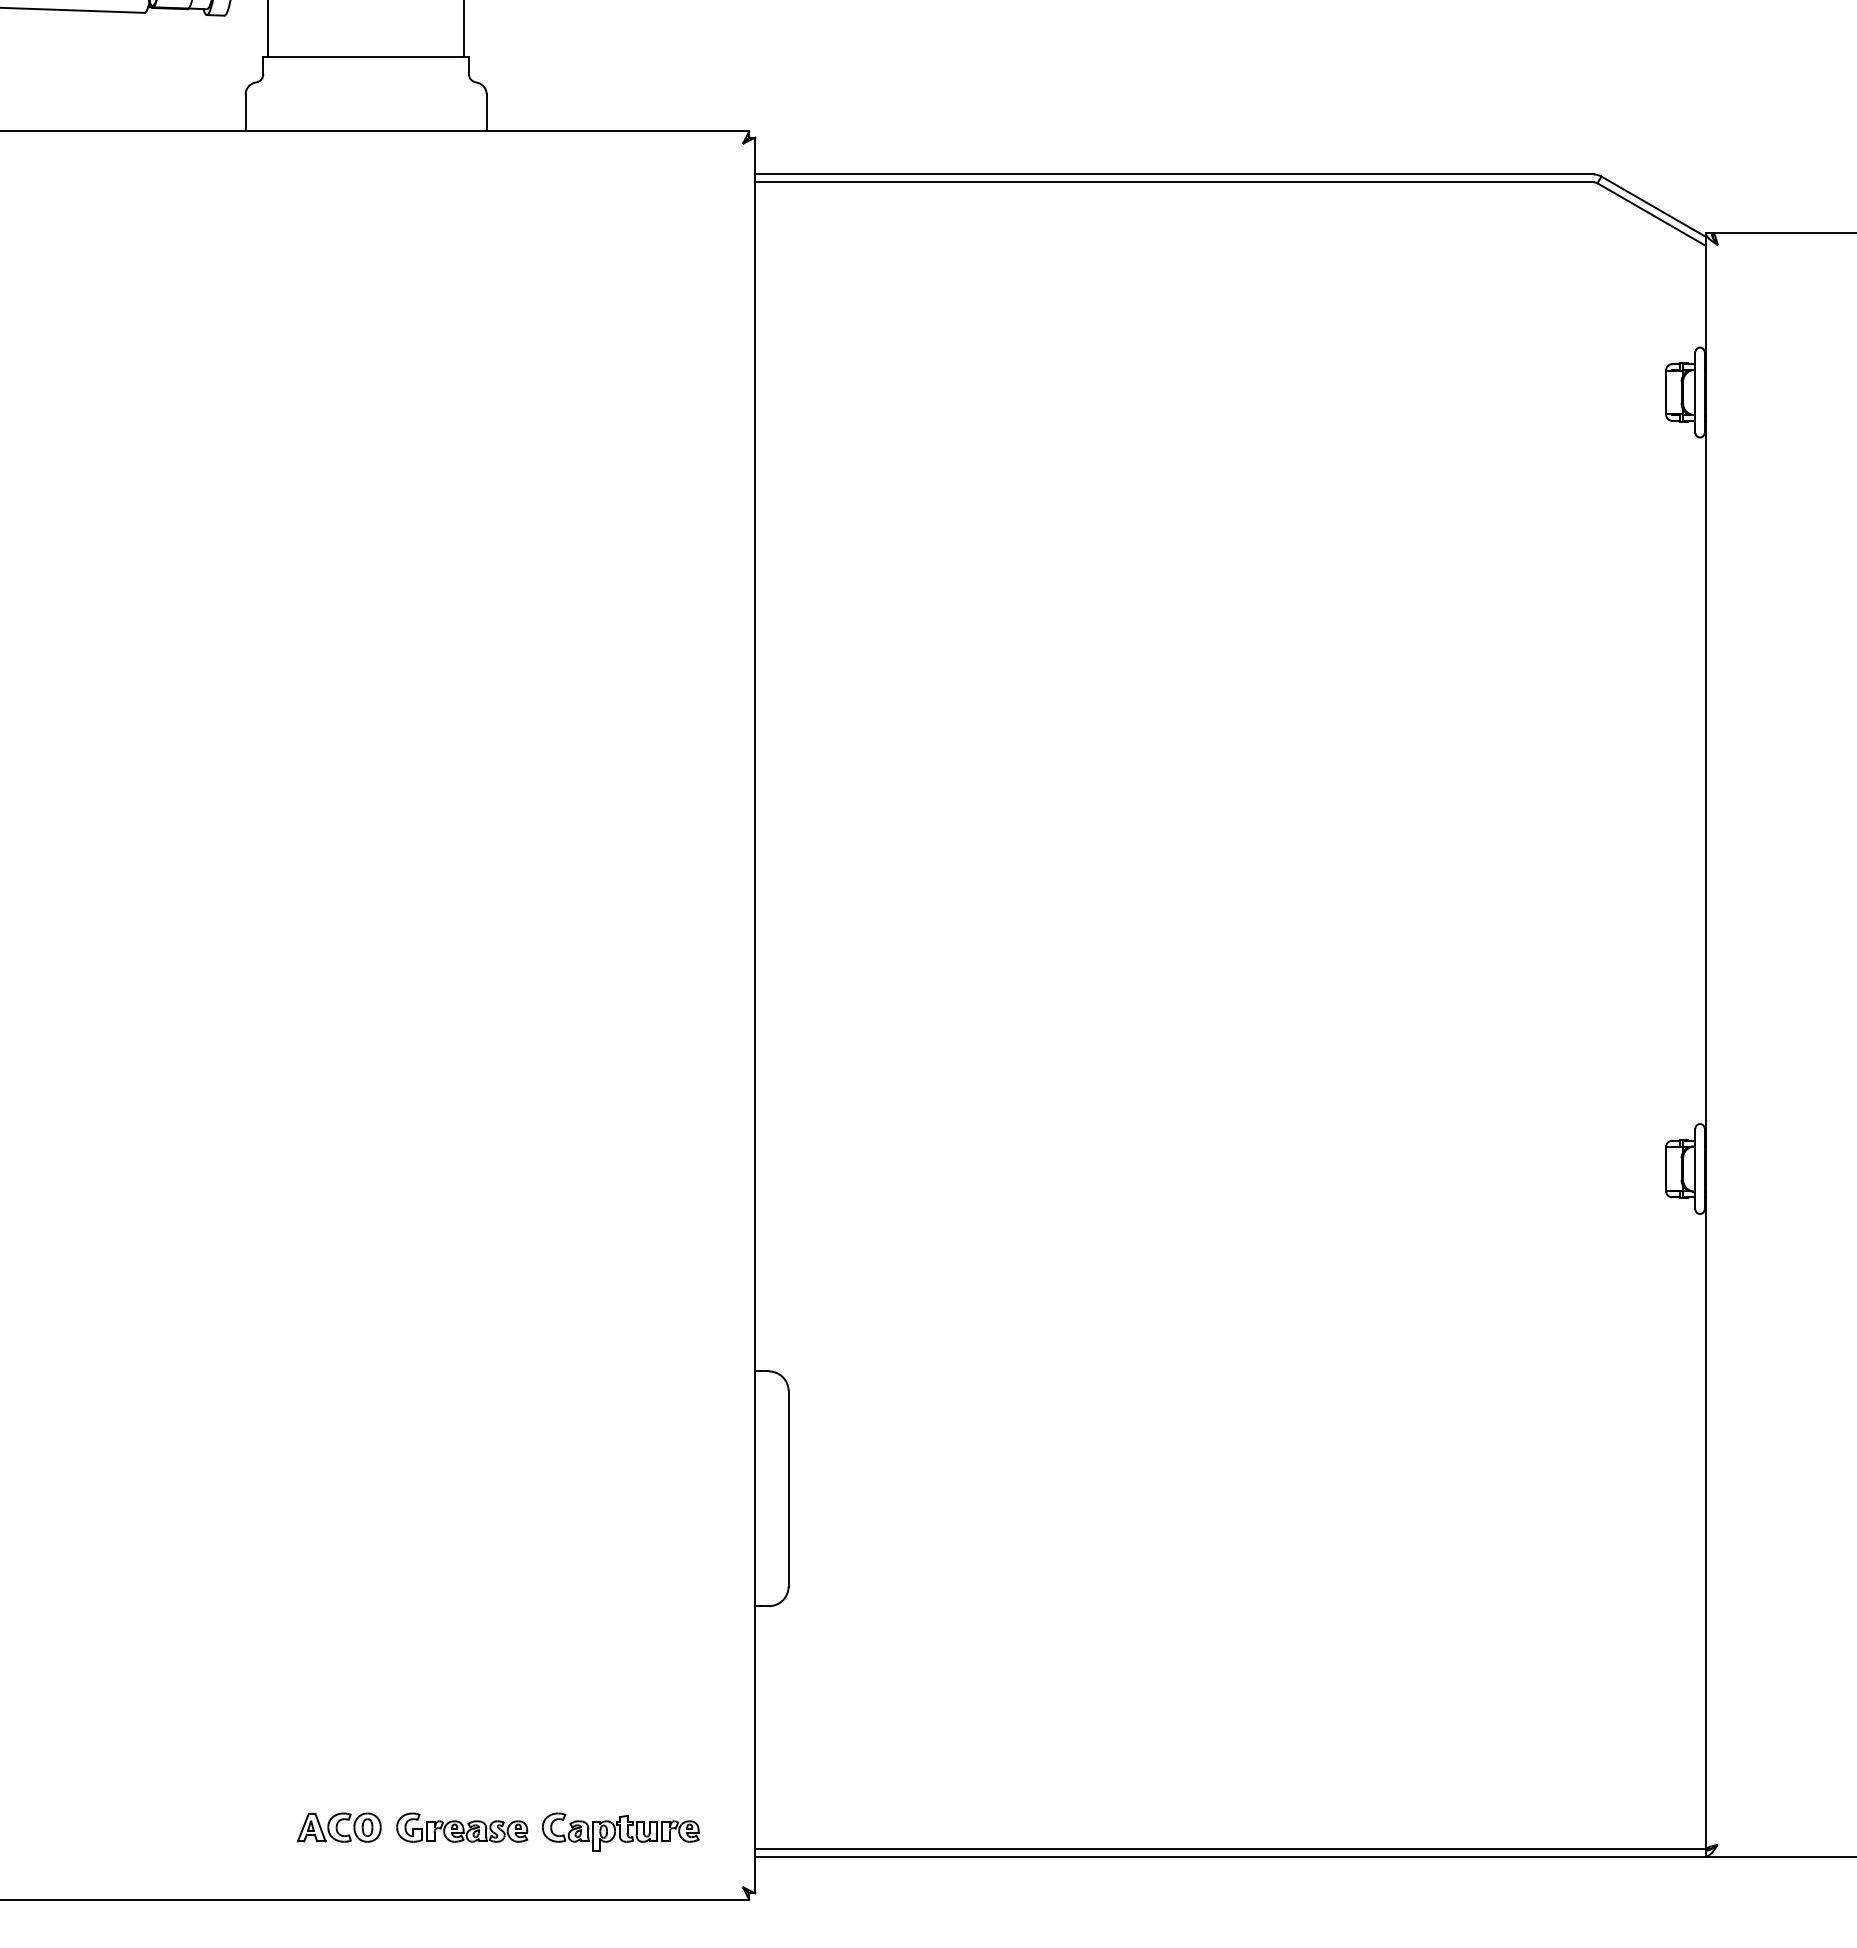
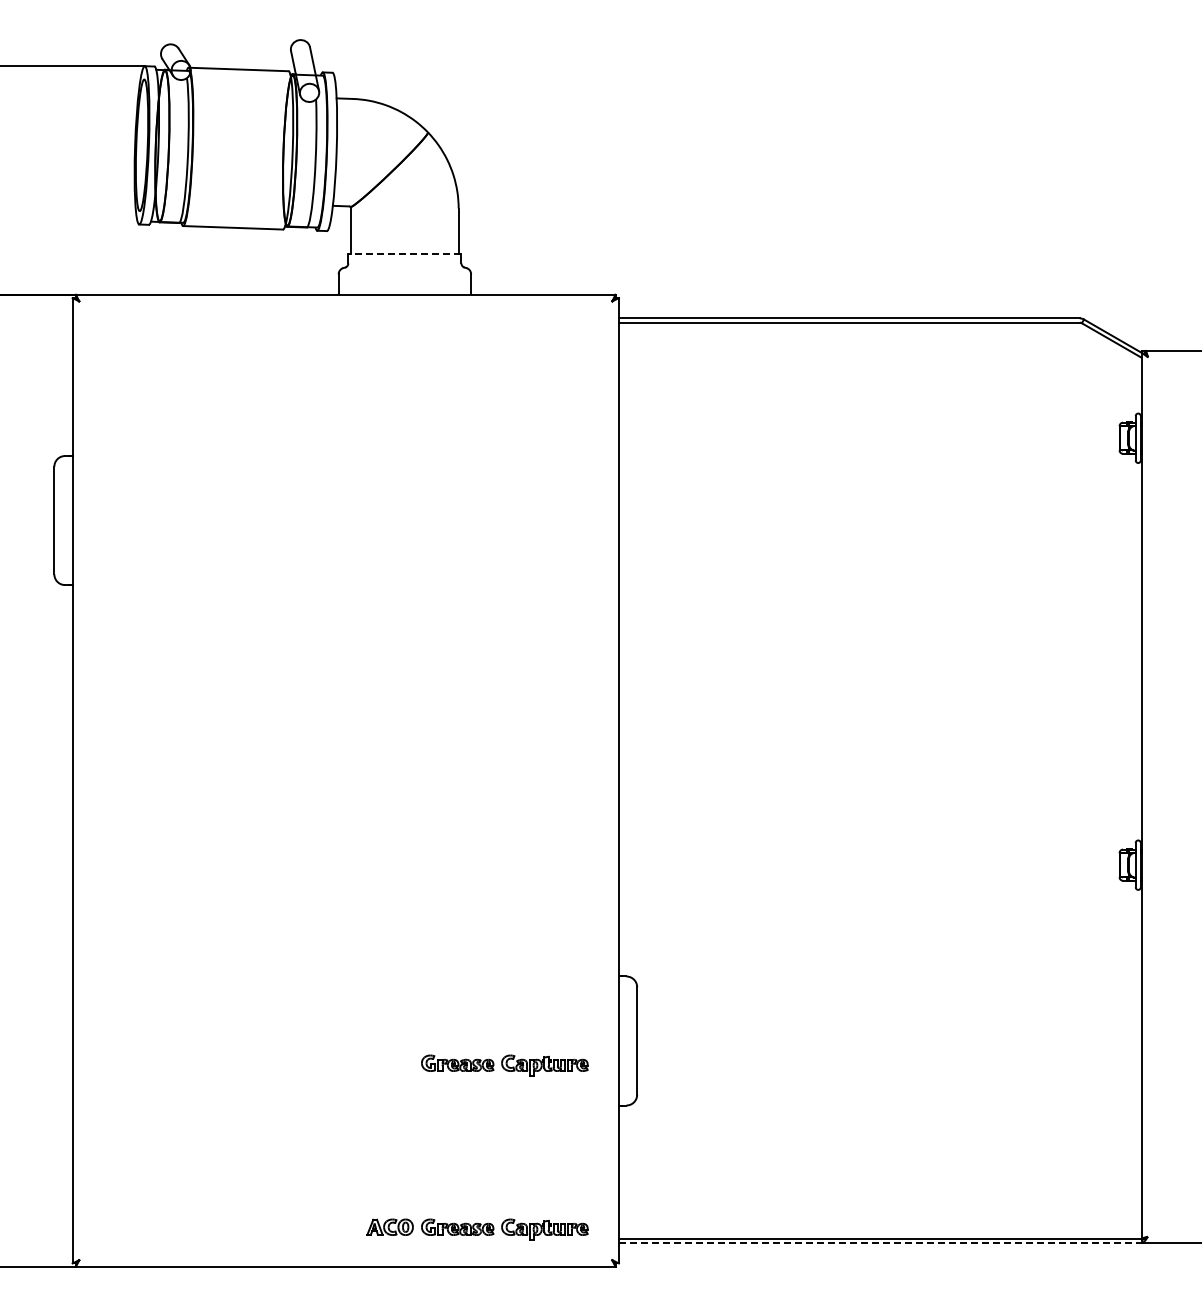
line: (365, 56) -> (404, 253), solid -> dashed
part: (547, 1533) -> (504, 1065), added
line: (1231, 1857) -> (880, 1243), solid -> dashed

